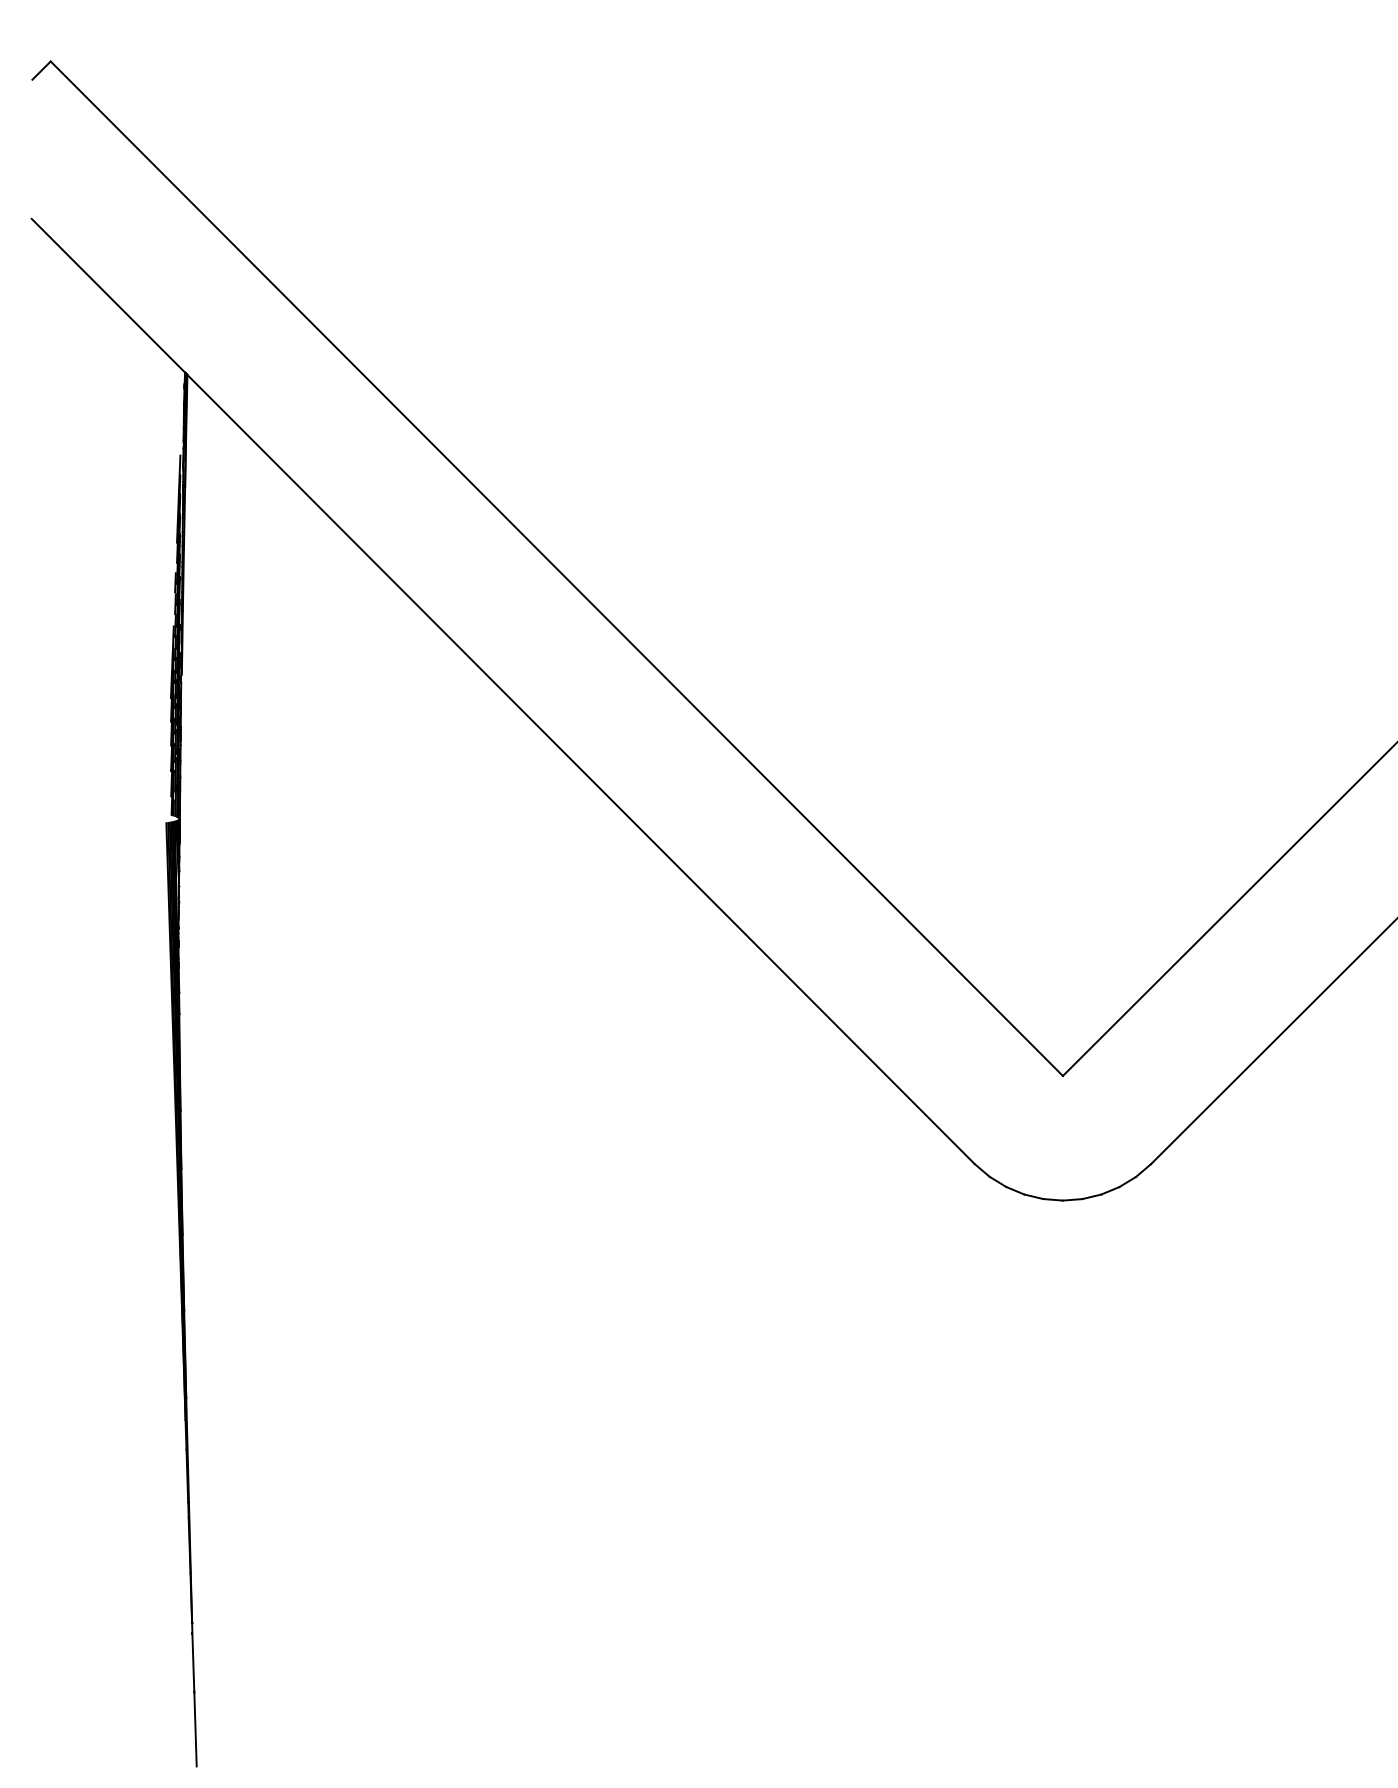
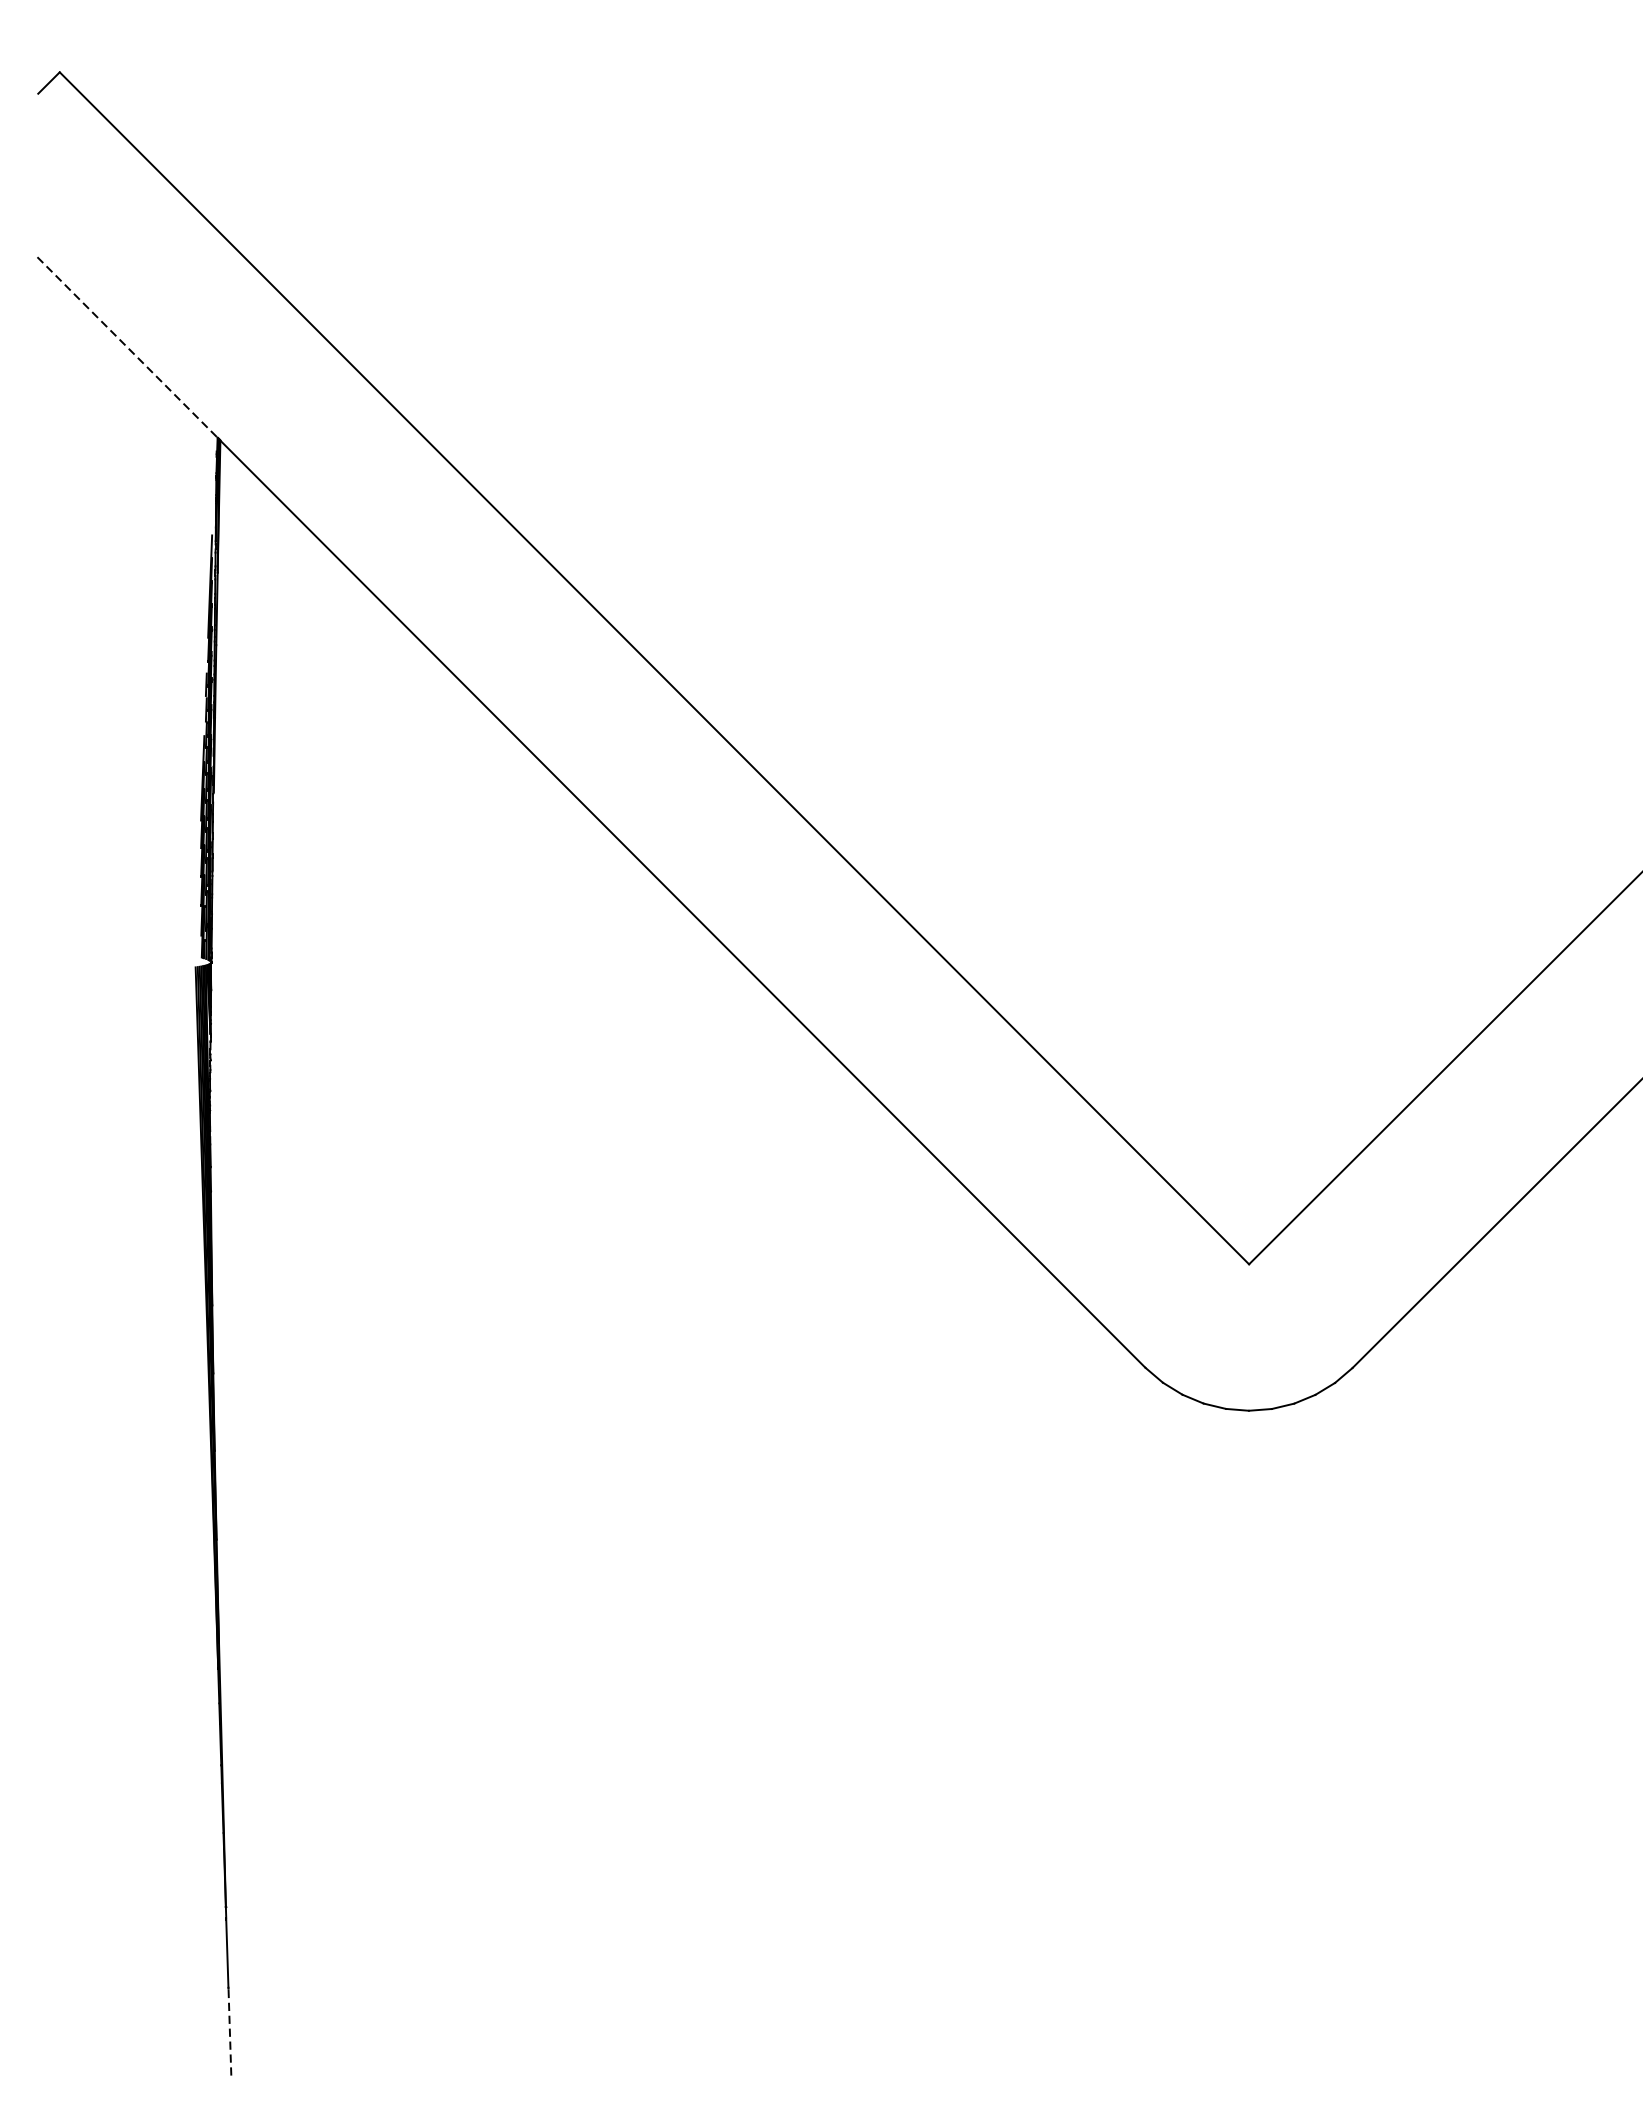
line: (108, 295) -> (127, 347), solid -> dashed
line: (195, 1729) -> (229, 2032), solid -> dashed

